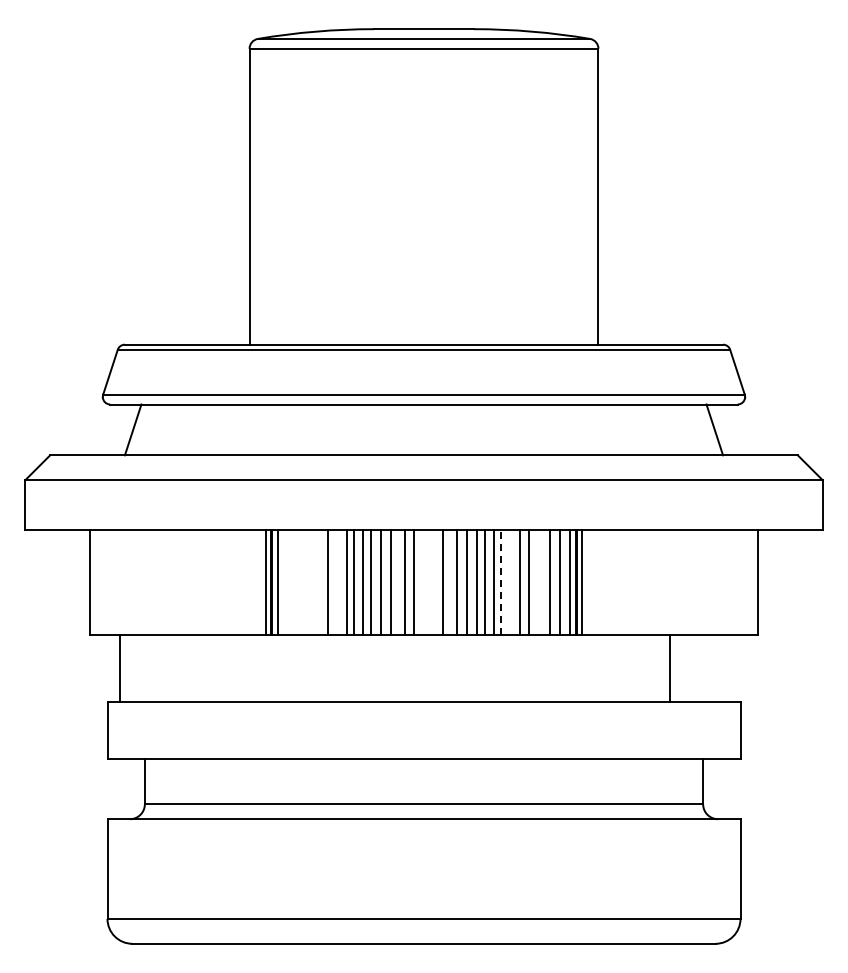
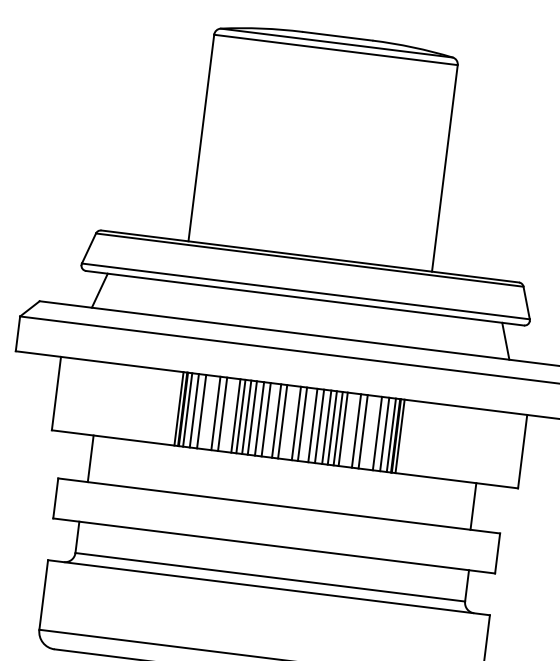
line: (287, 582) -> (194, 410), added
line: (298, 582) -> (201, 411), added
line: (318, 582) -> (215, 413), added
line: (433, 582) -> (296, 423), added
line: (500, 582) -> (342, 429), dashed -> solid
line: (119, 668) -> (90, 458), moved
line: (670, 668) -> (473, 506), moved

